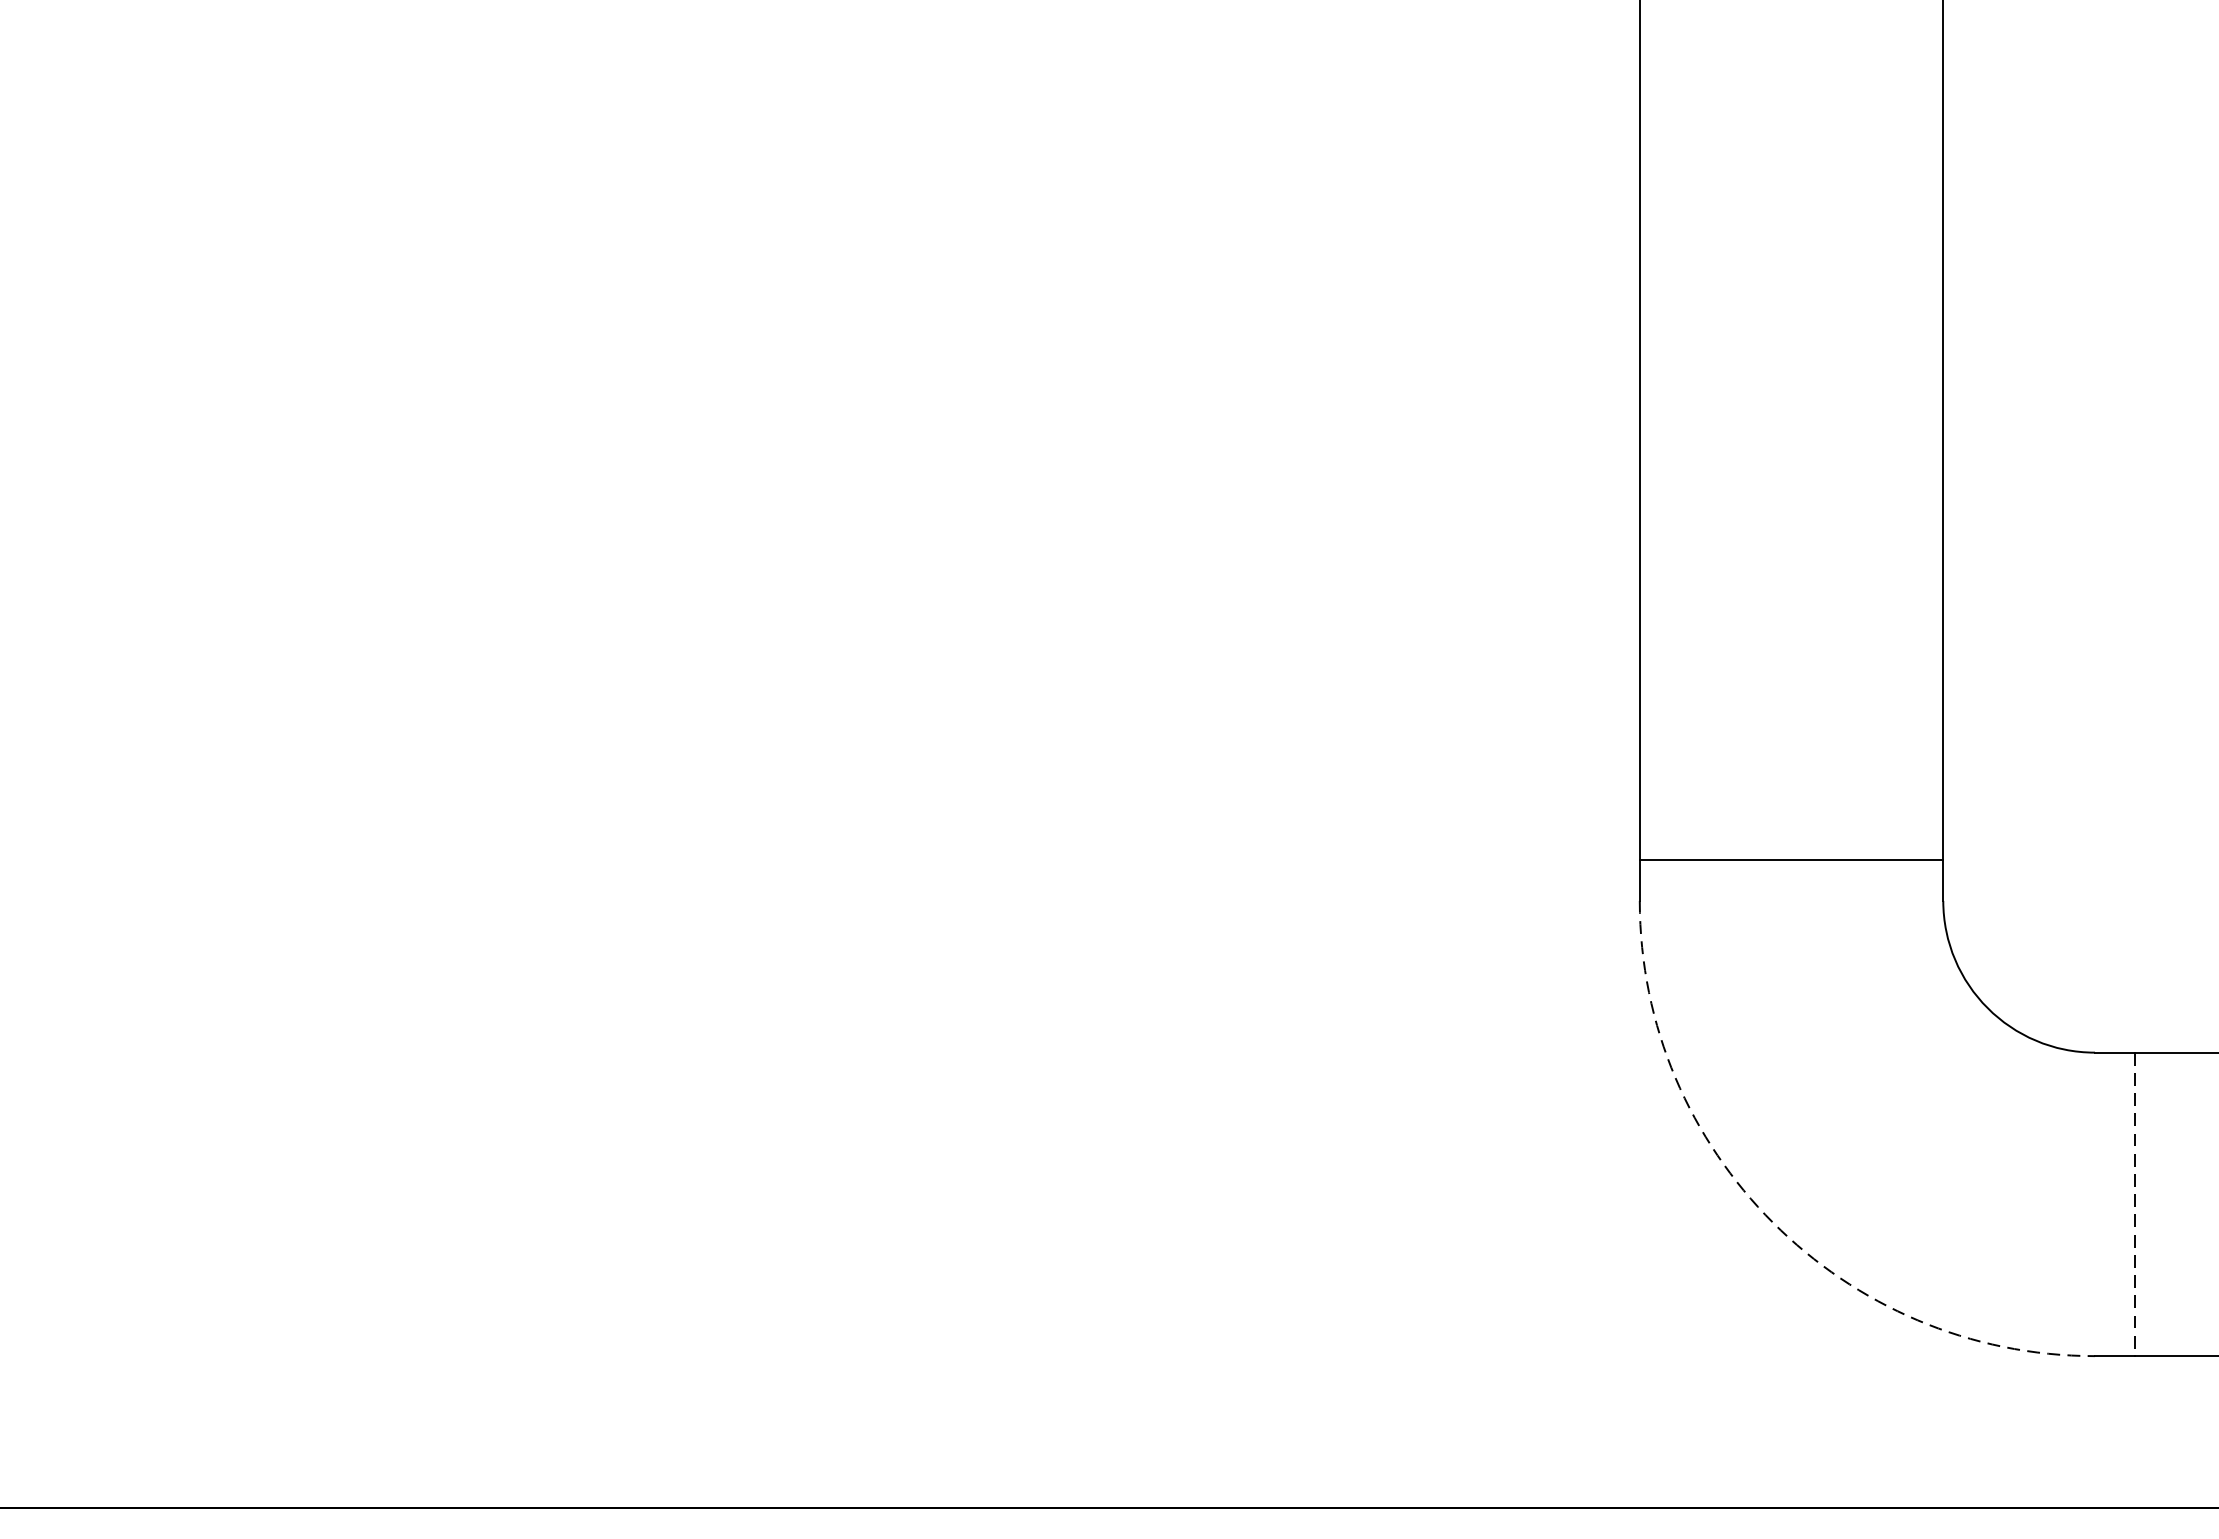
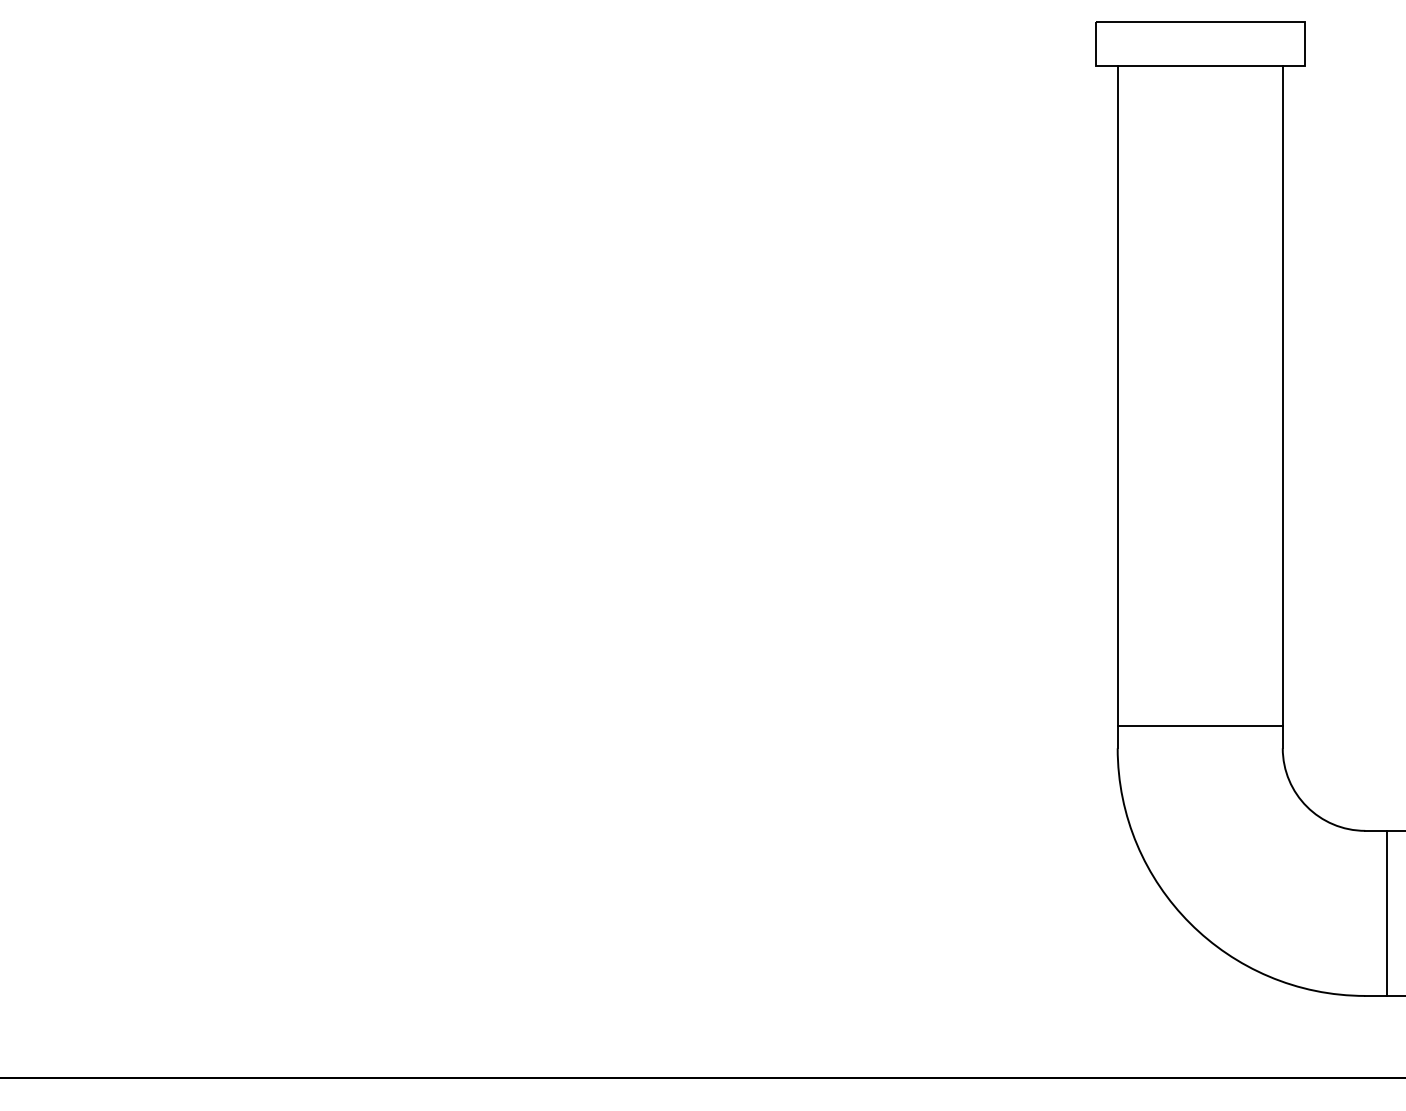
line: (2135, 1204) -> (1387, 913), dashed -> solid
arc: (1773, 1222) -> (1190, 923), dashed -> solid

